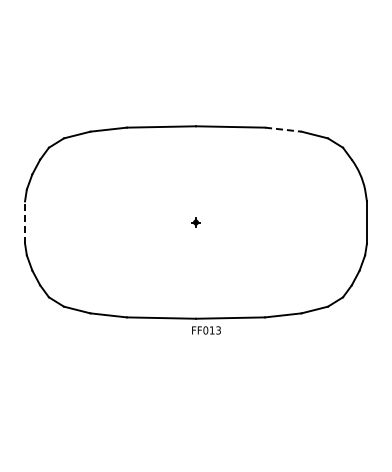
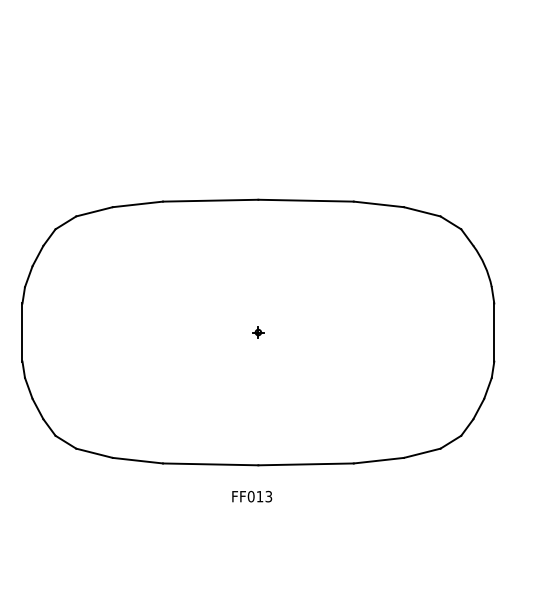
line: (283, 129) -> (379, 204), dashed -> solid
line: (25, 222) -> (23, 332), dashed -> solid
text: (206, 330) -> (252, 496), moved

